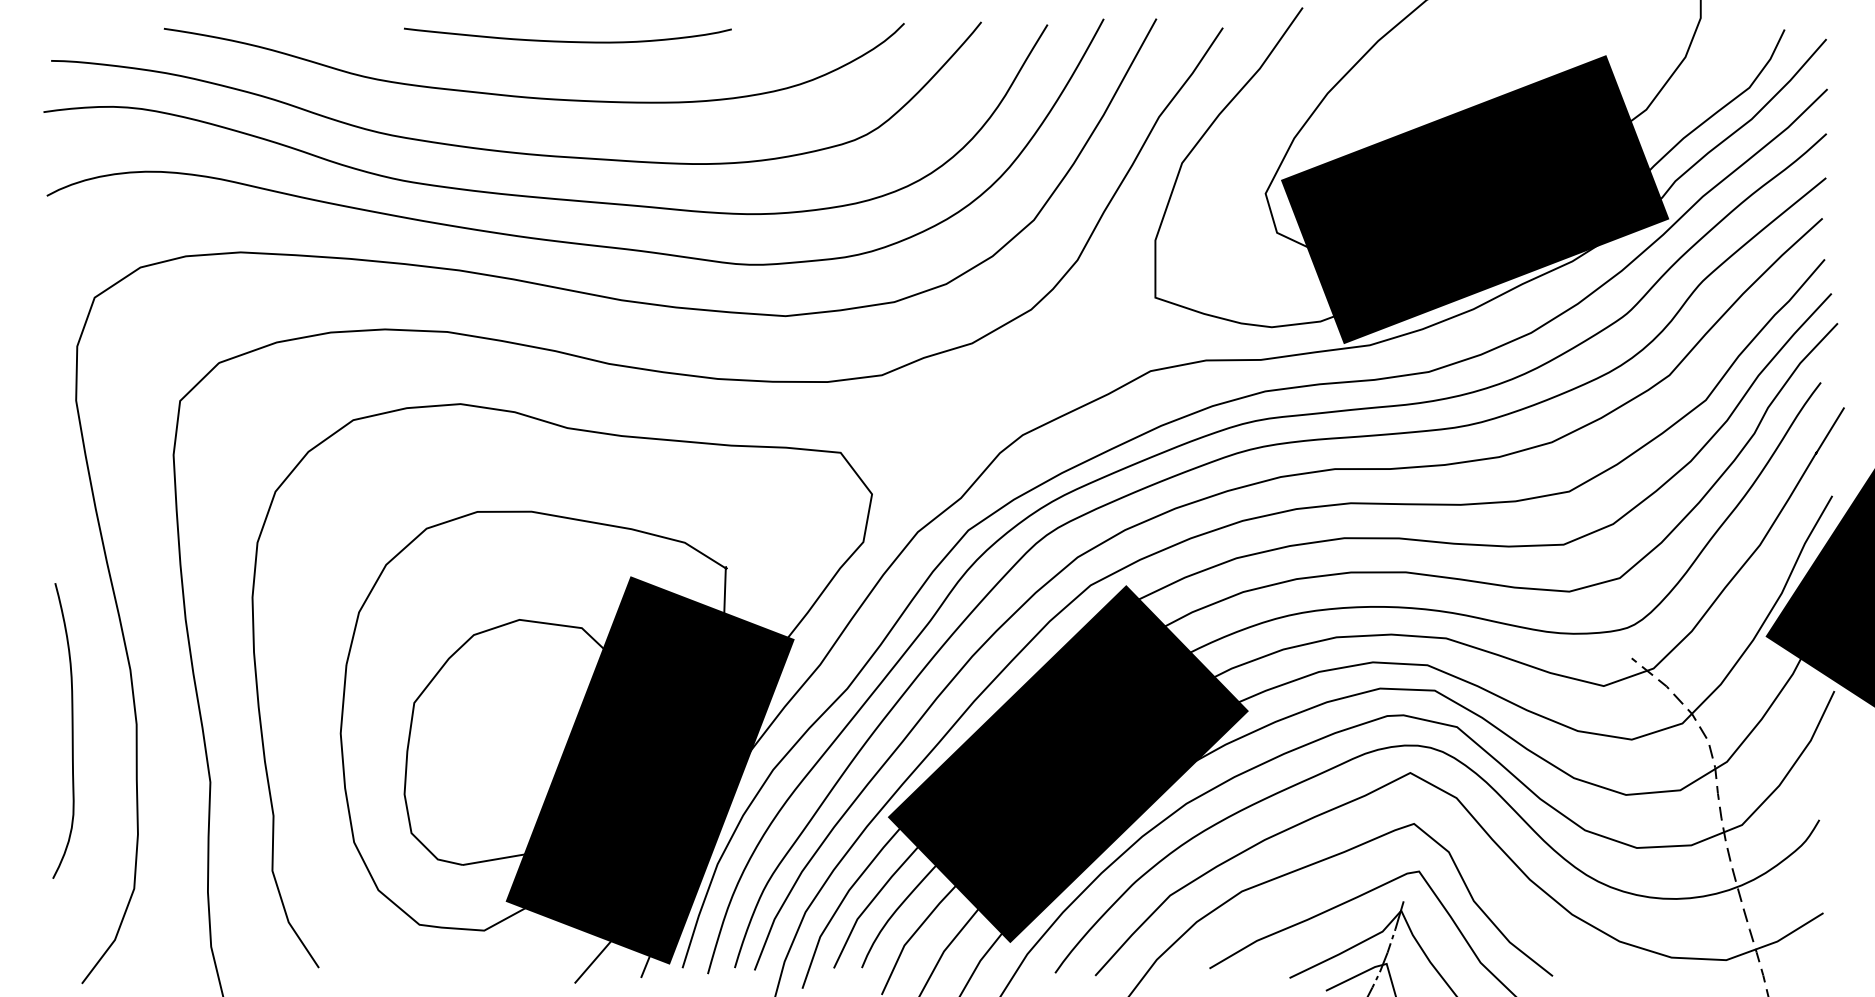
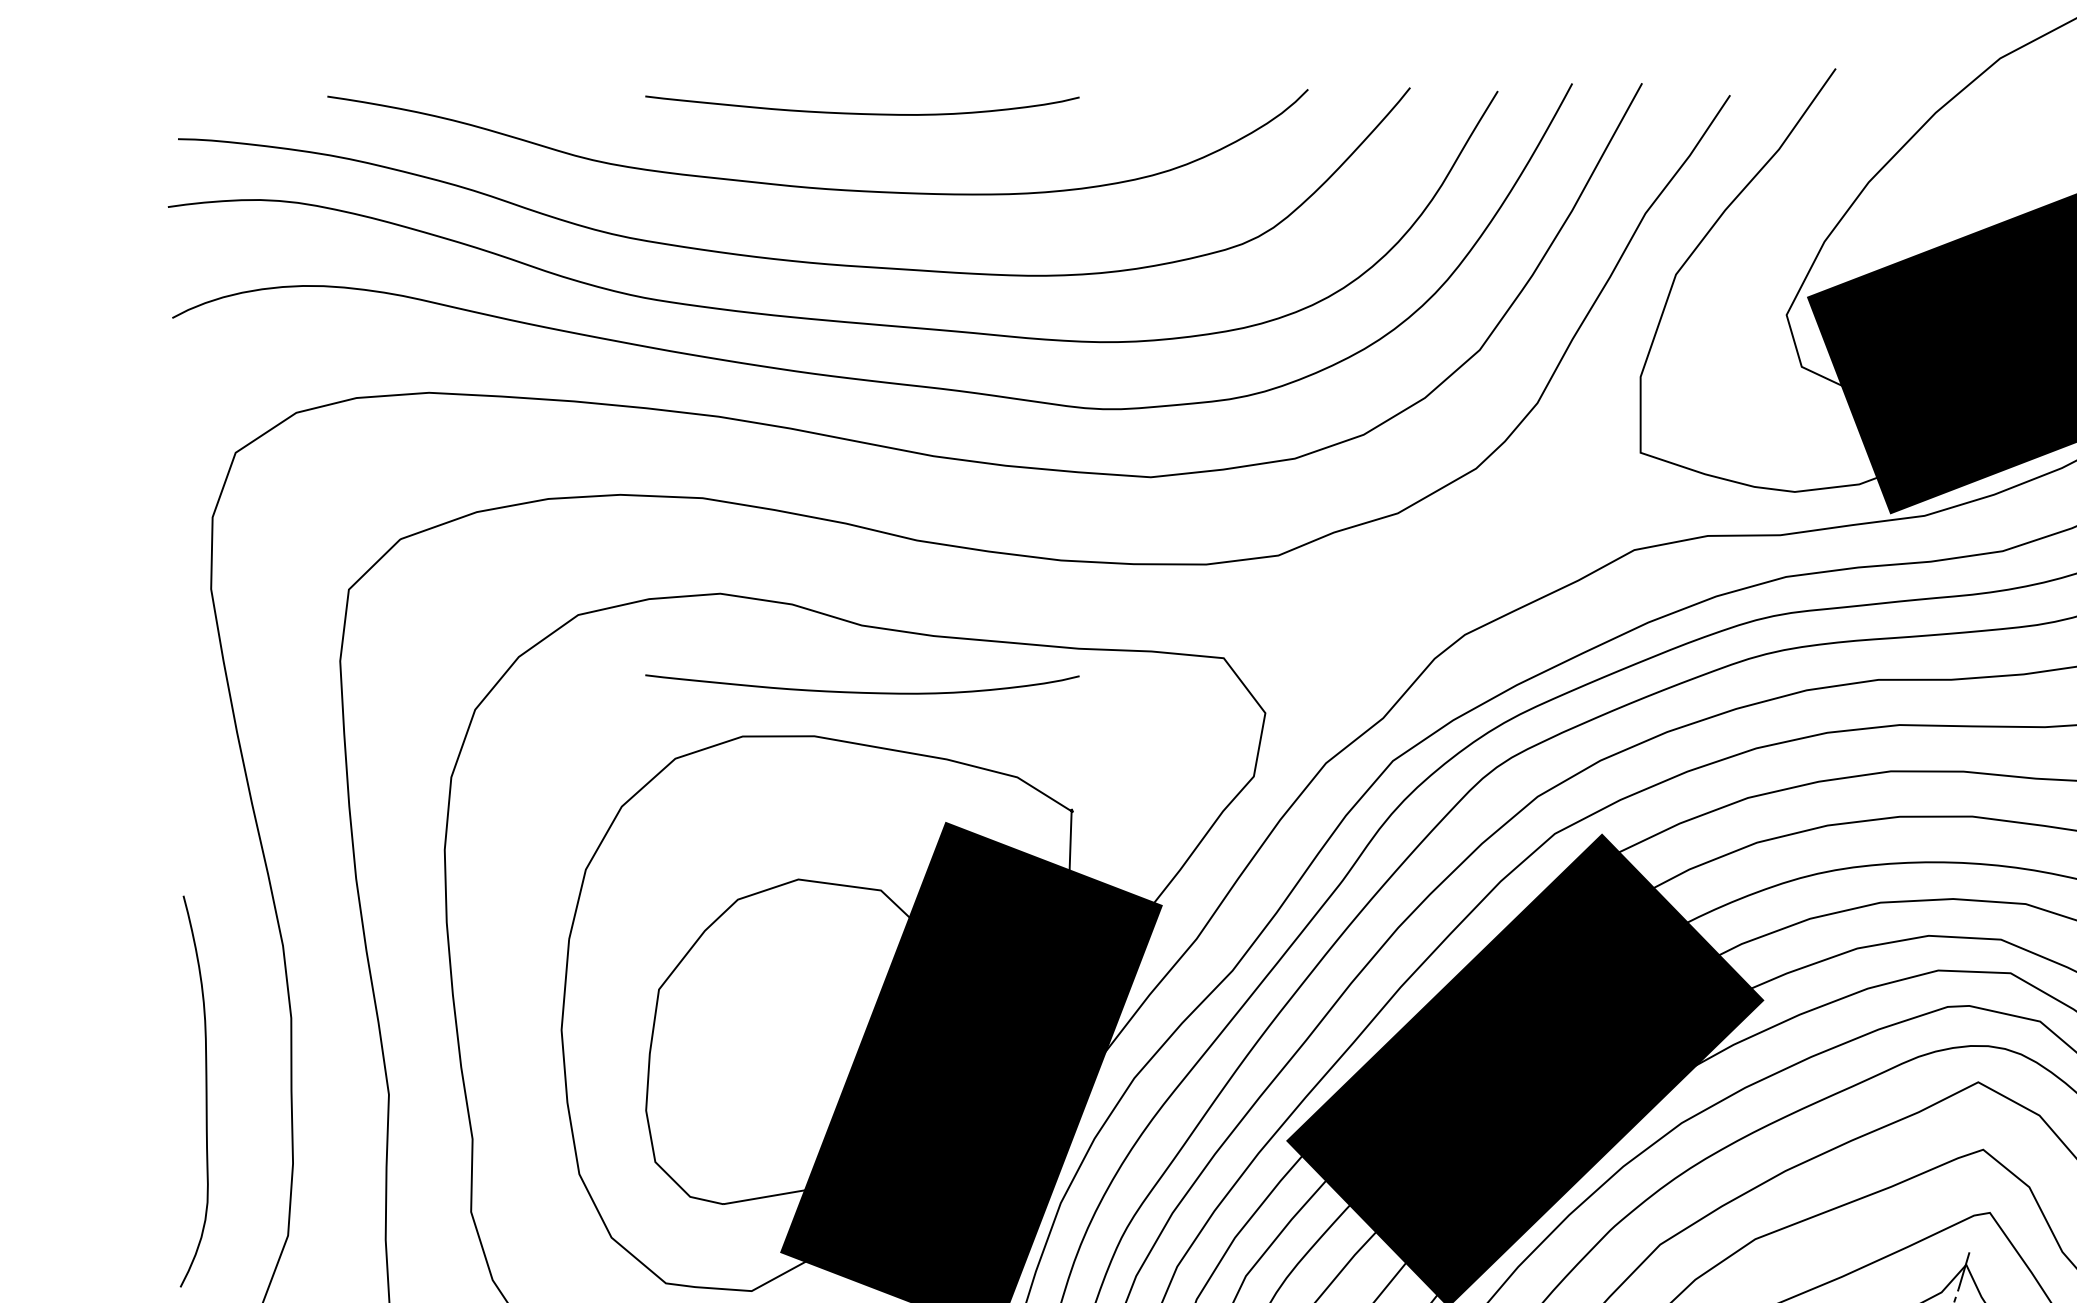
curve: (564, 477) -> (857, 690), added
curve: (71, 730) -> (204, 1090), moved

